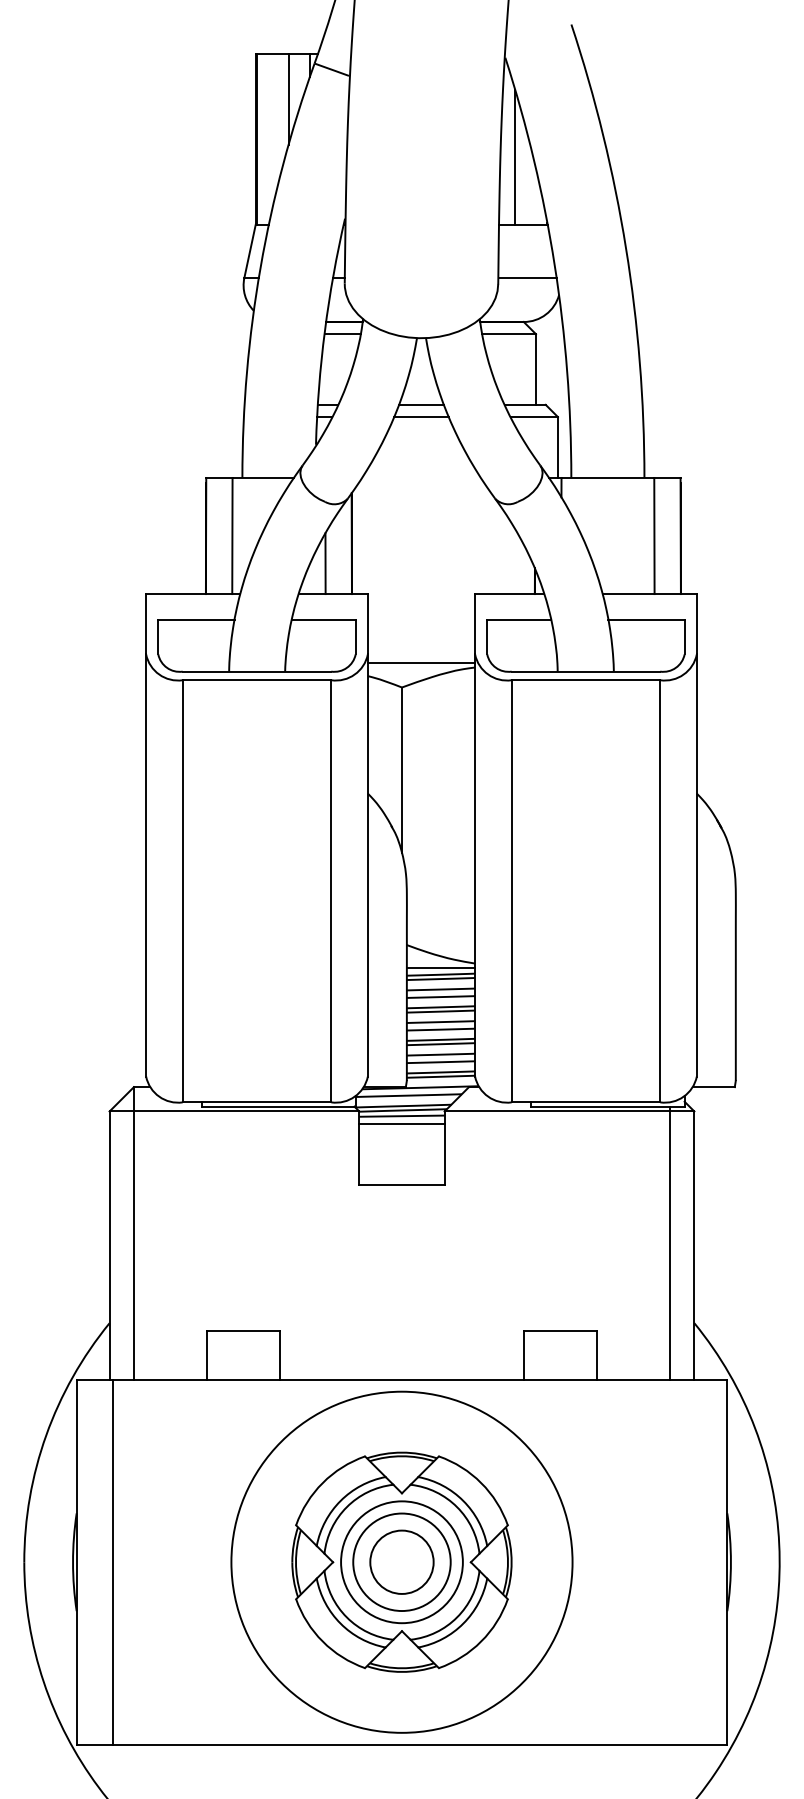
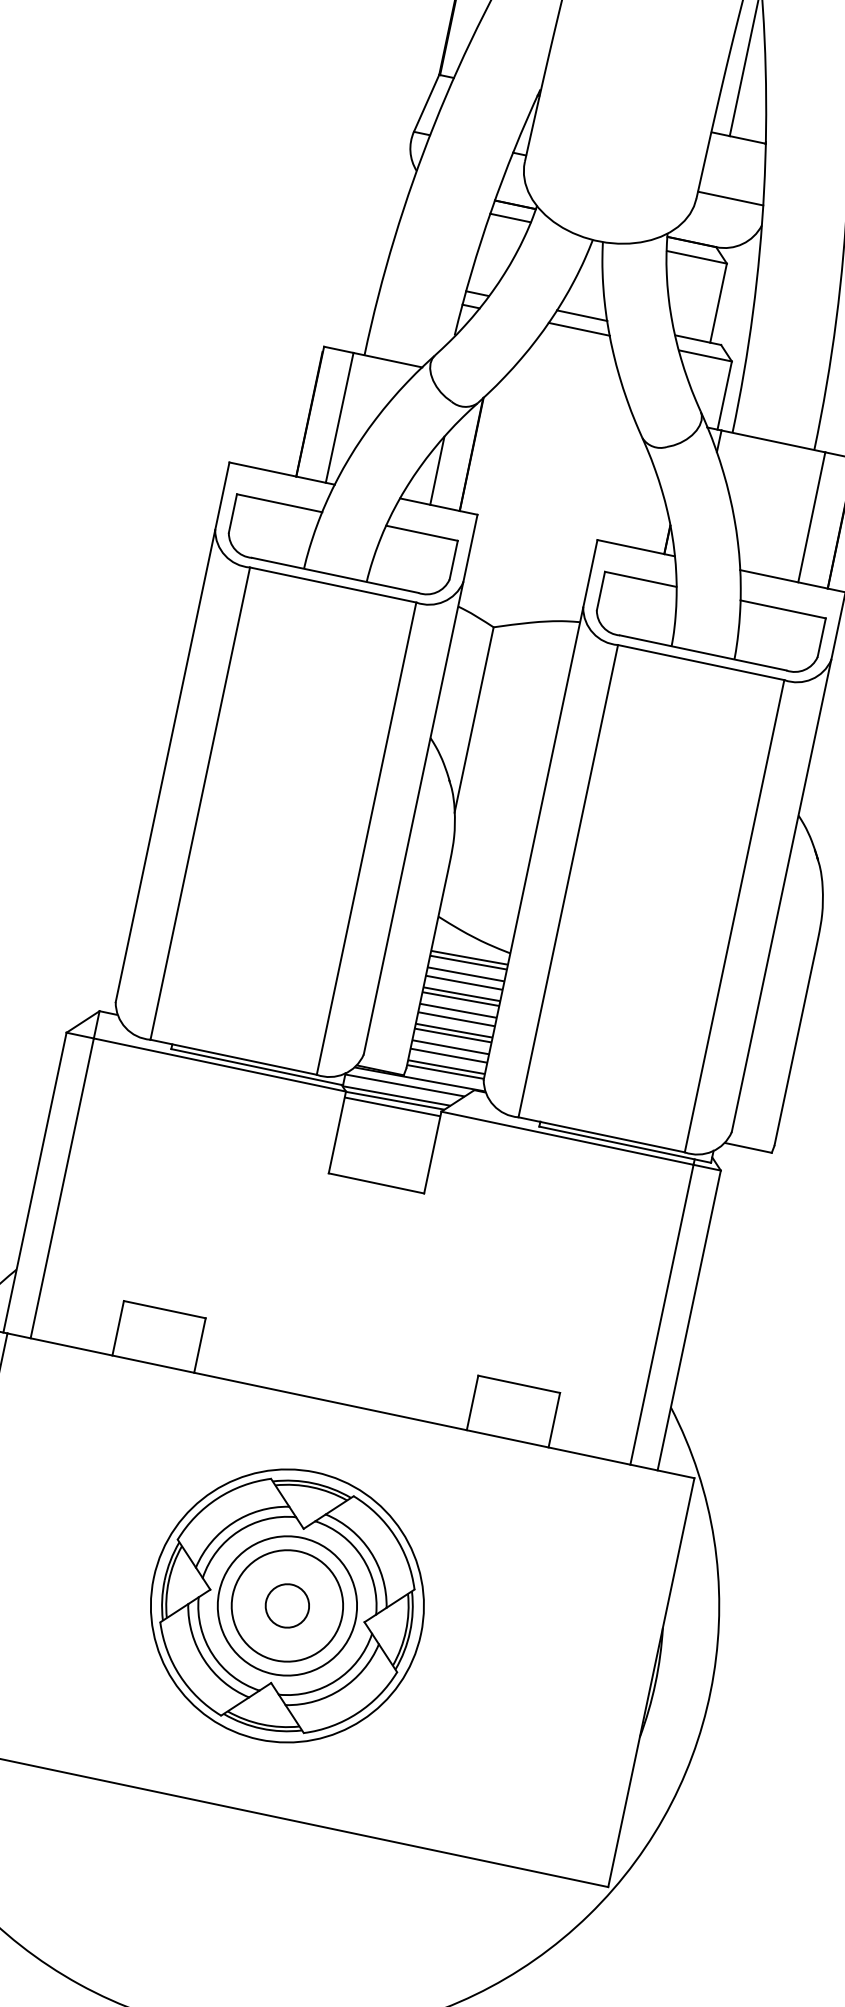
line: (421, 663) -> (521, 605), removed
line: (440, 967) -> (470, 949), removed
line: (401, 1123) -> (390, 1114), removed
circle: (401, 1561) -> (287, 1604), size x0.6
circle: (401, 1561) -> (287, 1604), size x0.7

